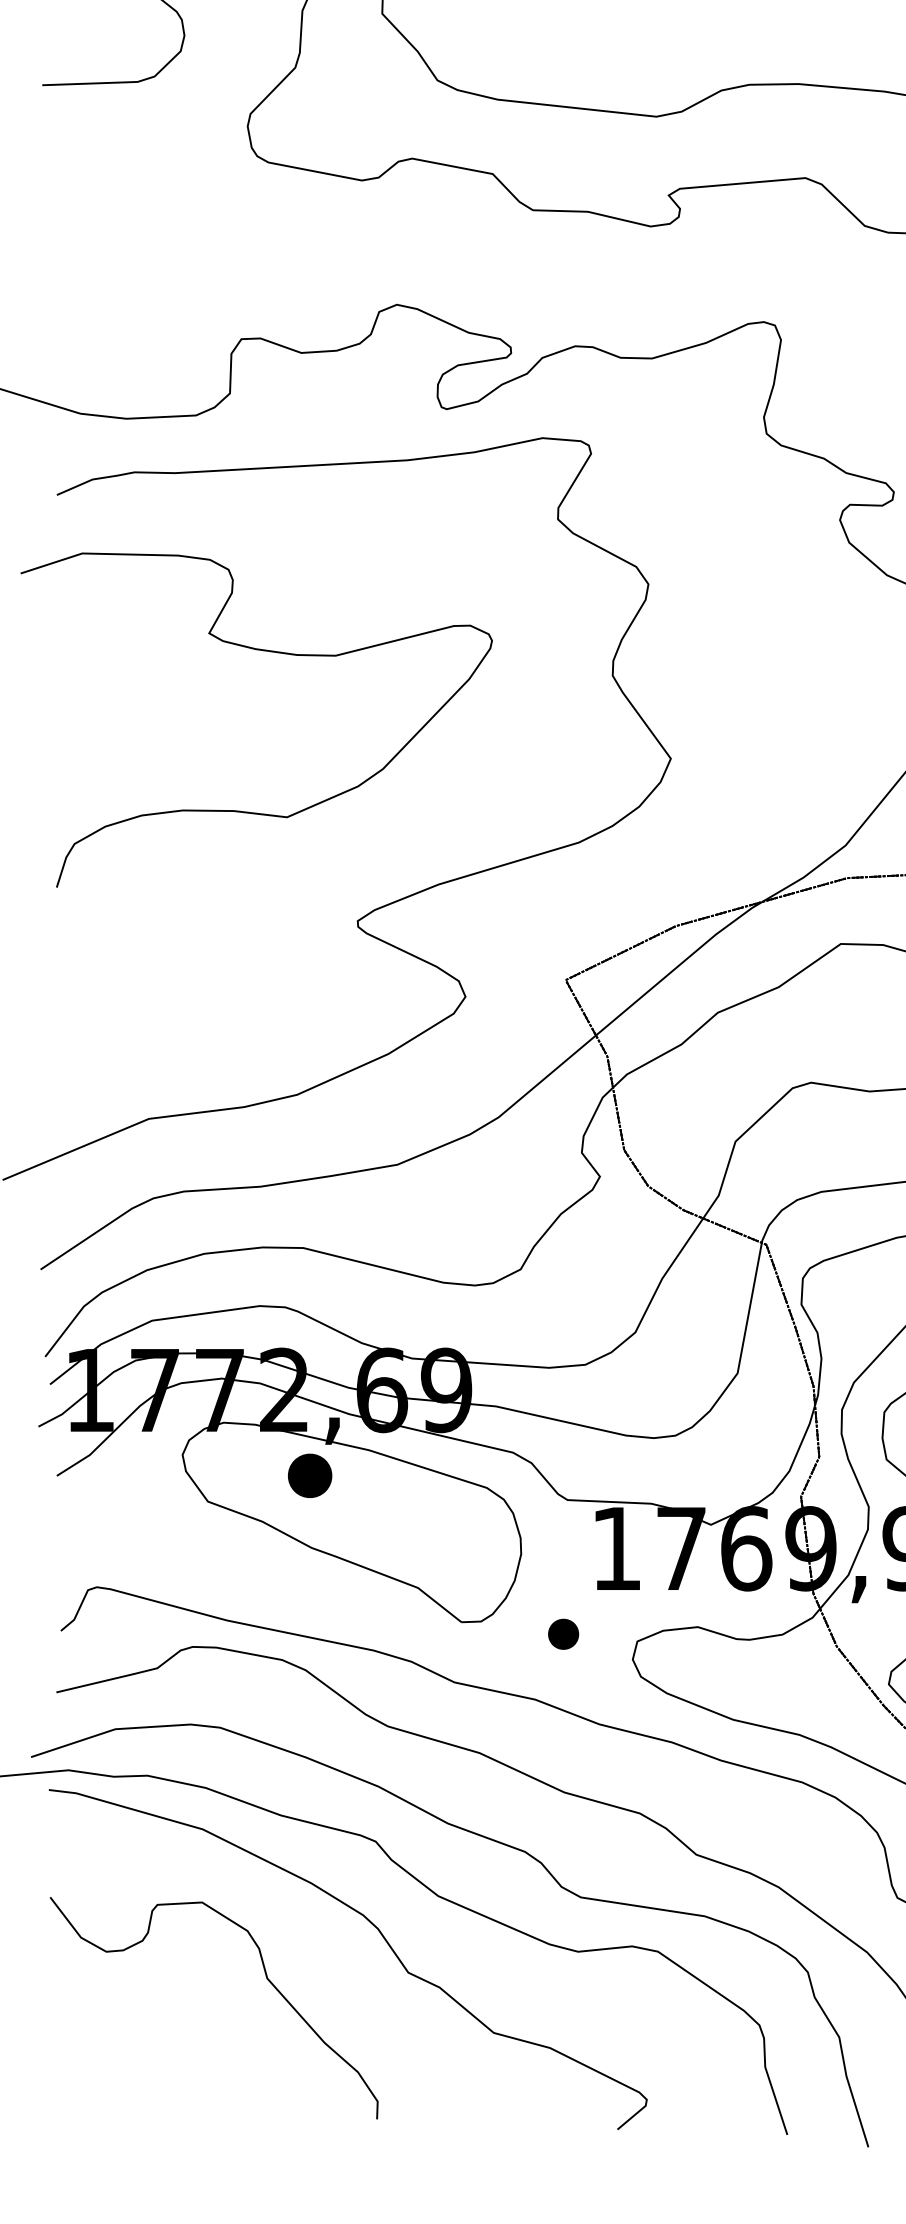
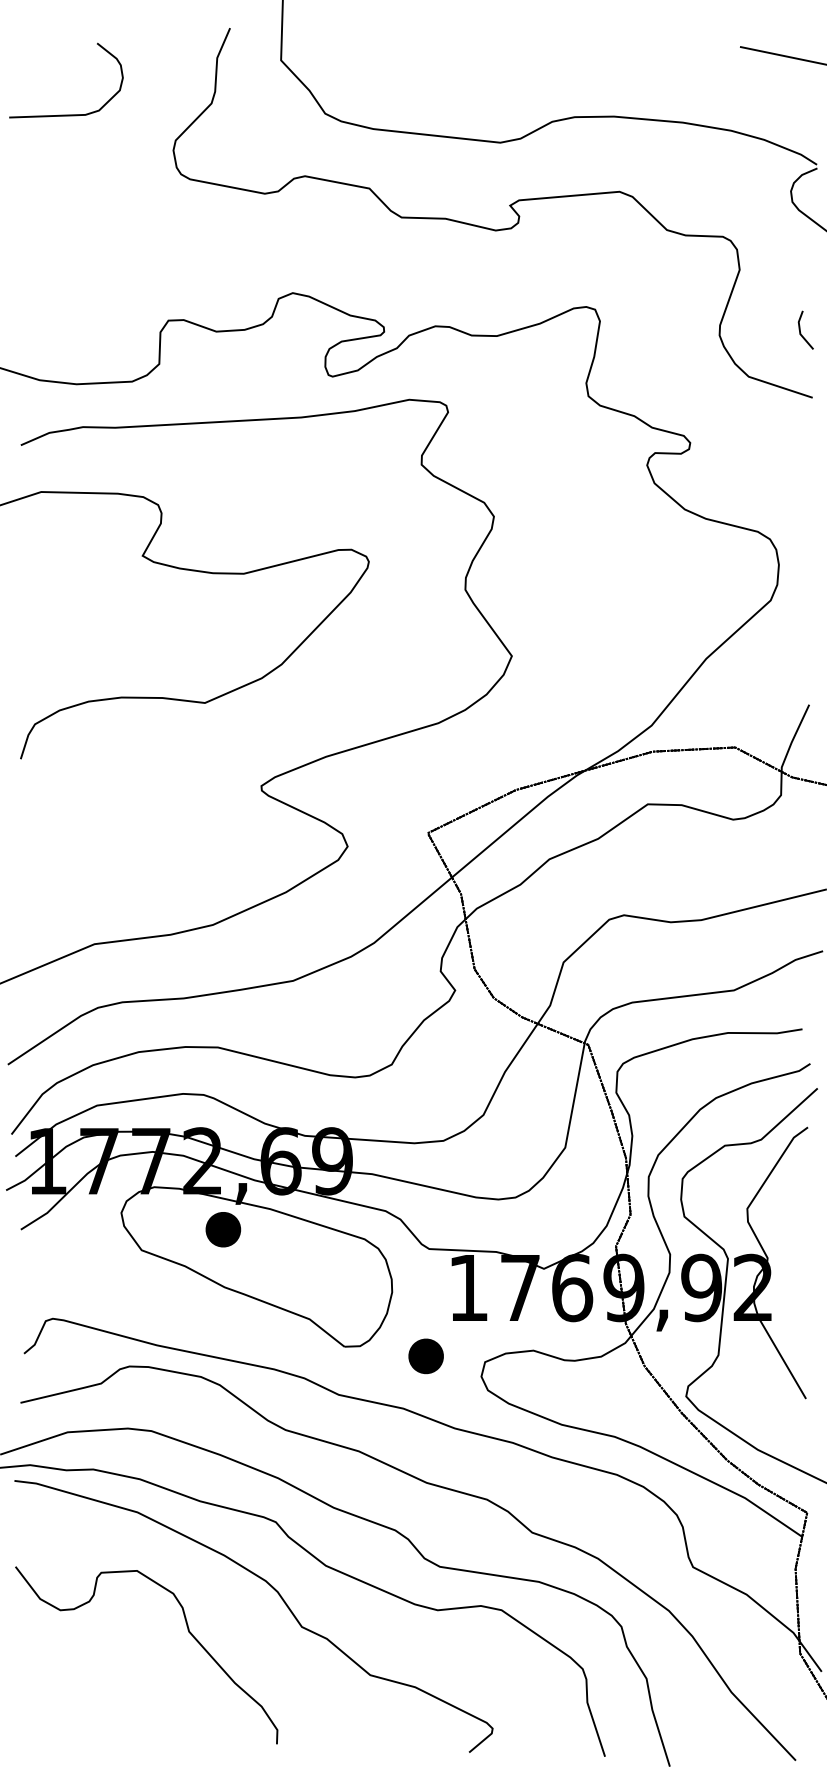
part: (562, 1634) -> (425, 1356), size x1.43

